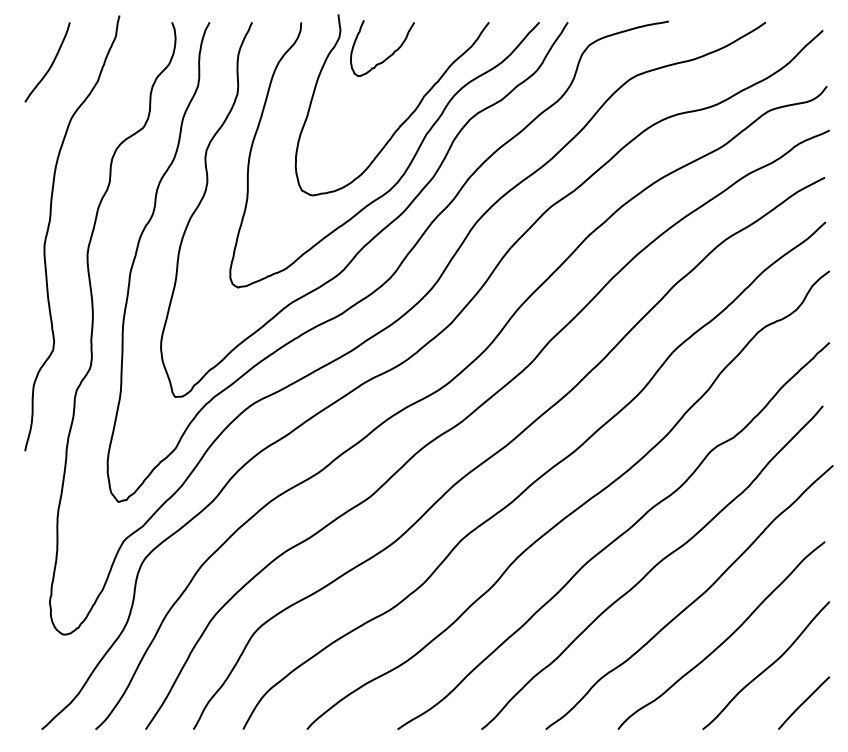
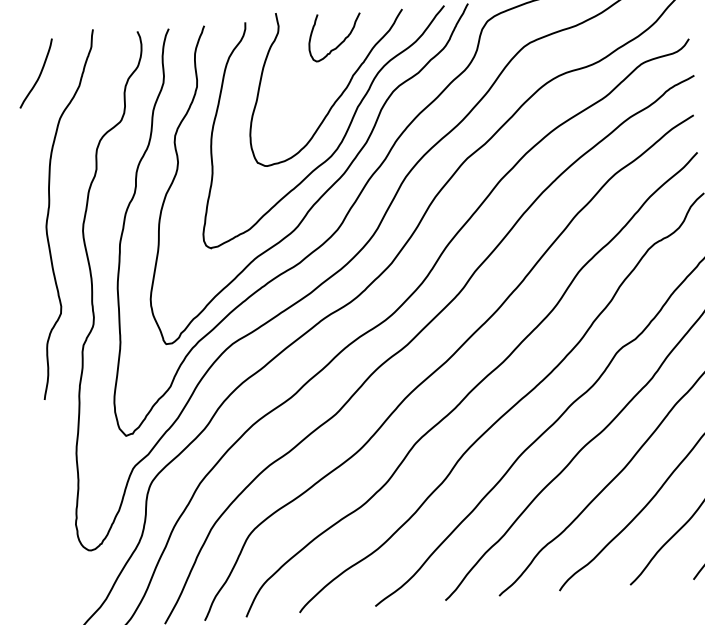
curve: (386, 57) -> (339, 44), moved

